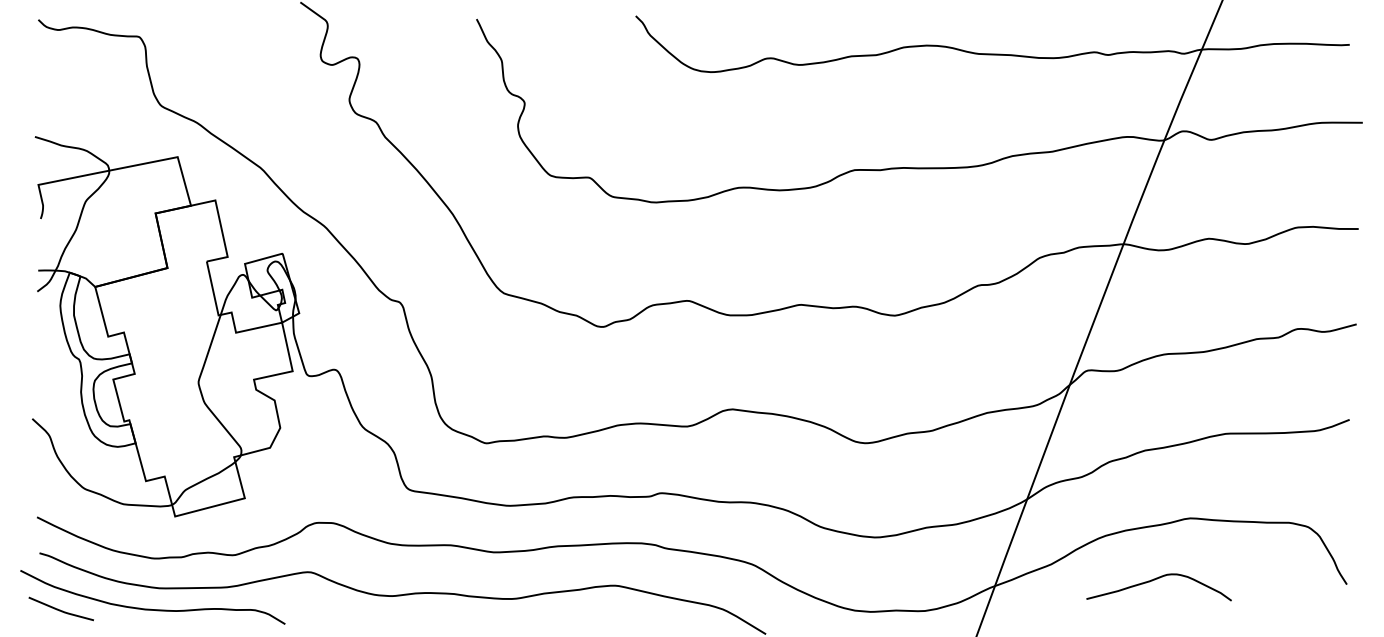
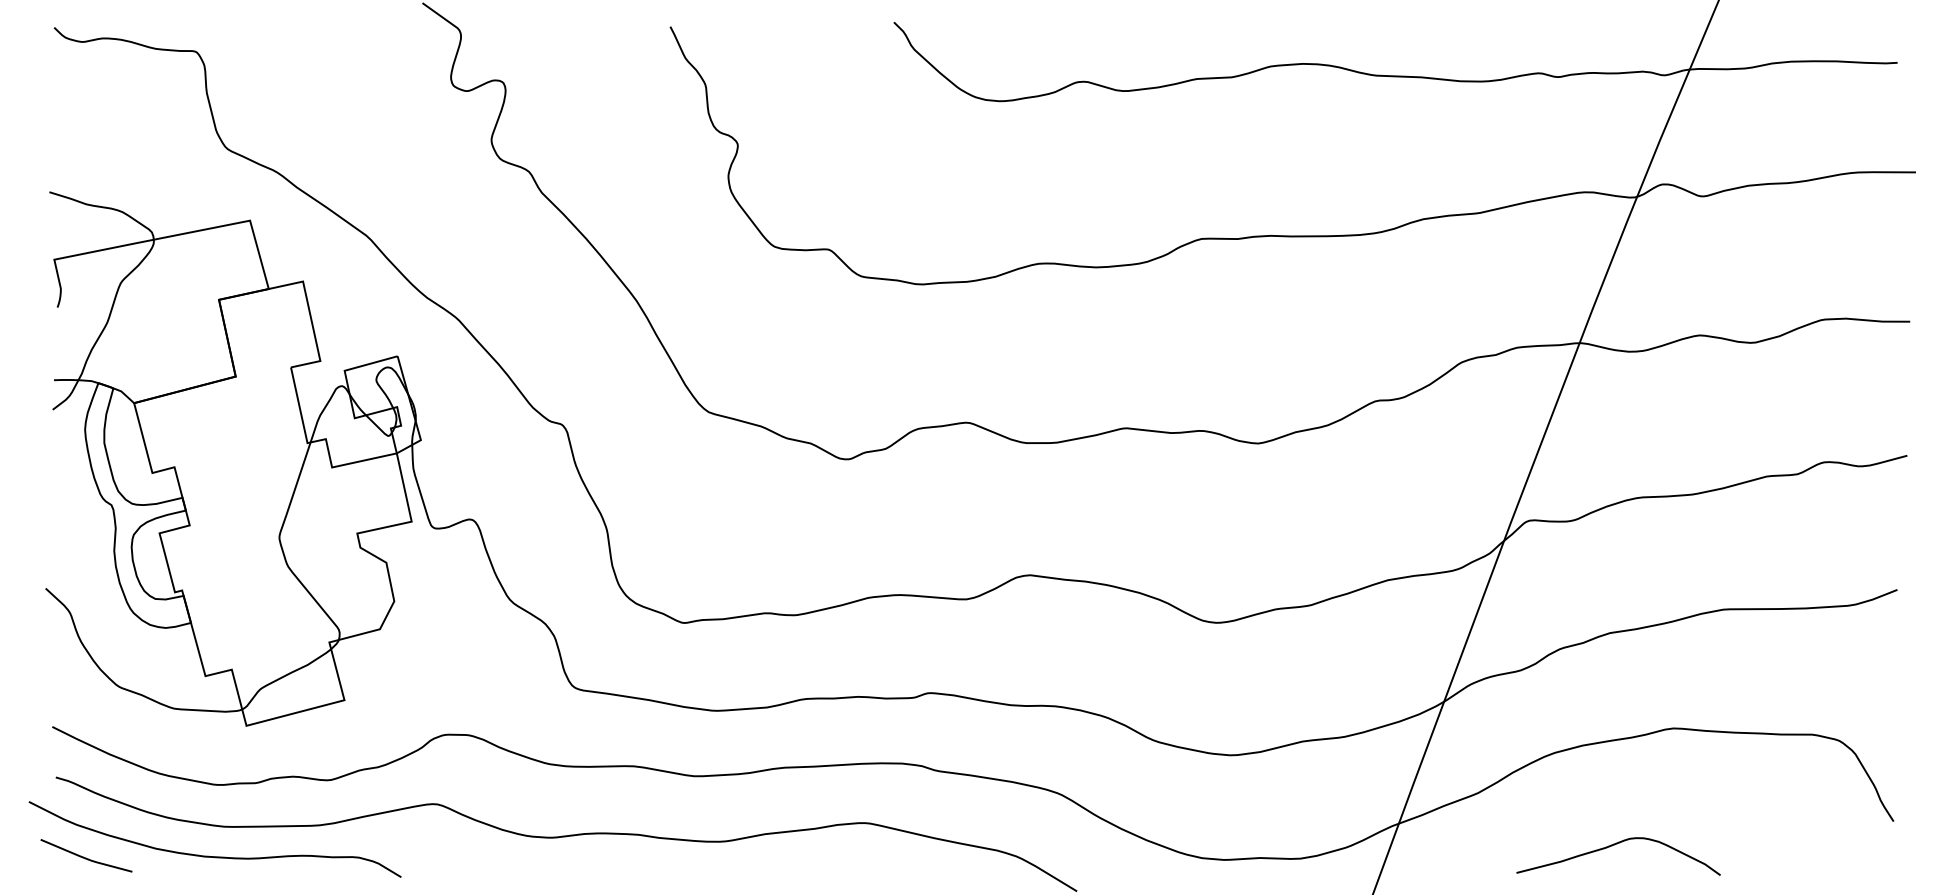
curve: (1154, 580) -> (1612, 846), moved

